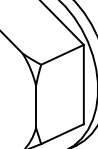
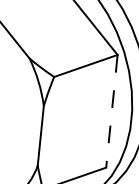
line: (83, 84) -> (111, 111), solid -> dashed

